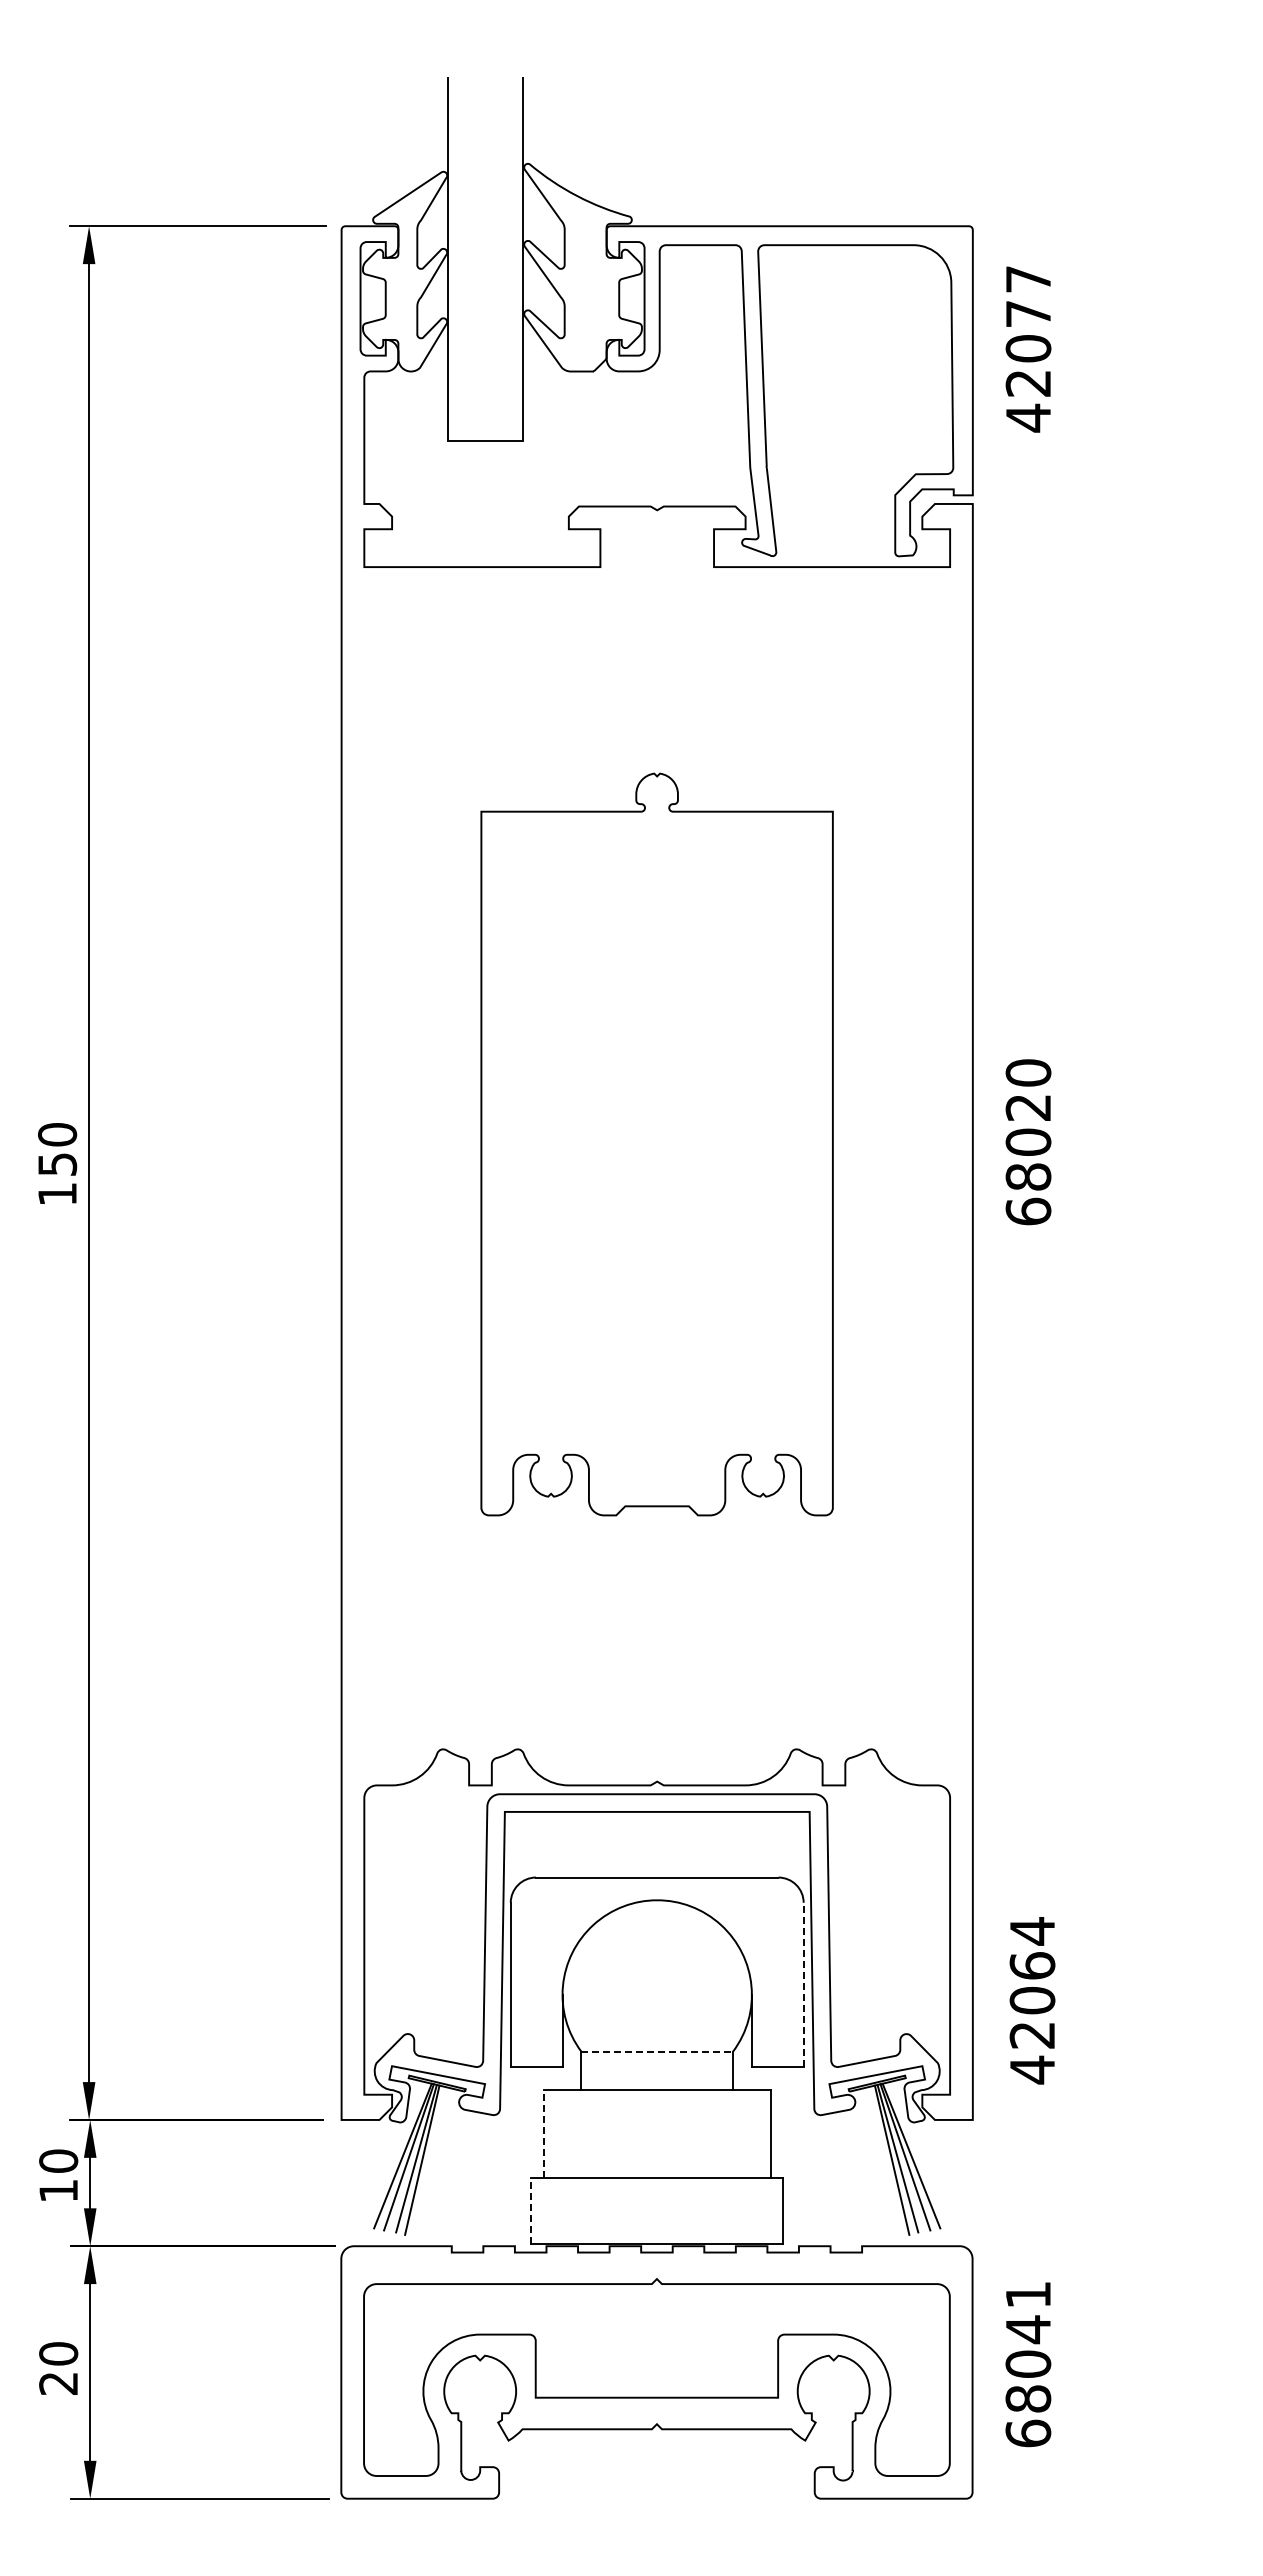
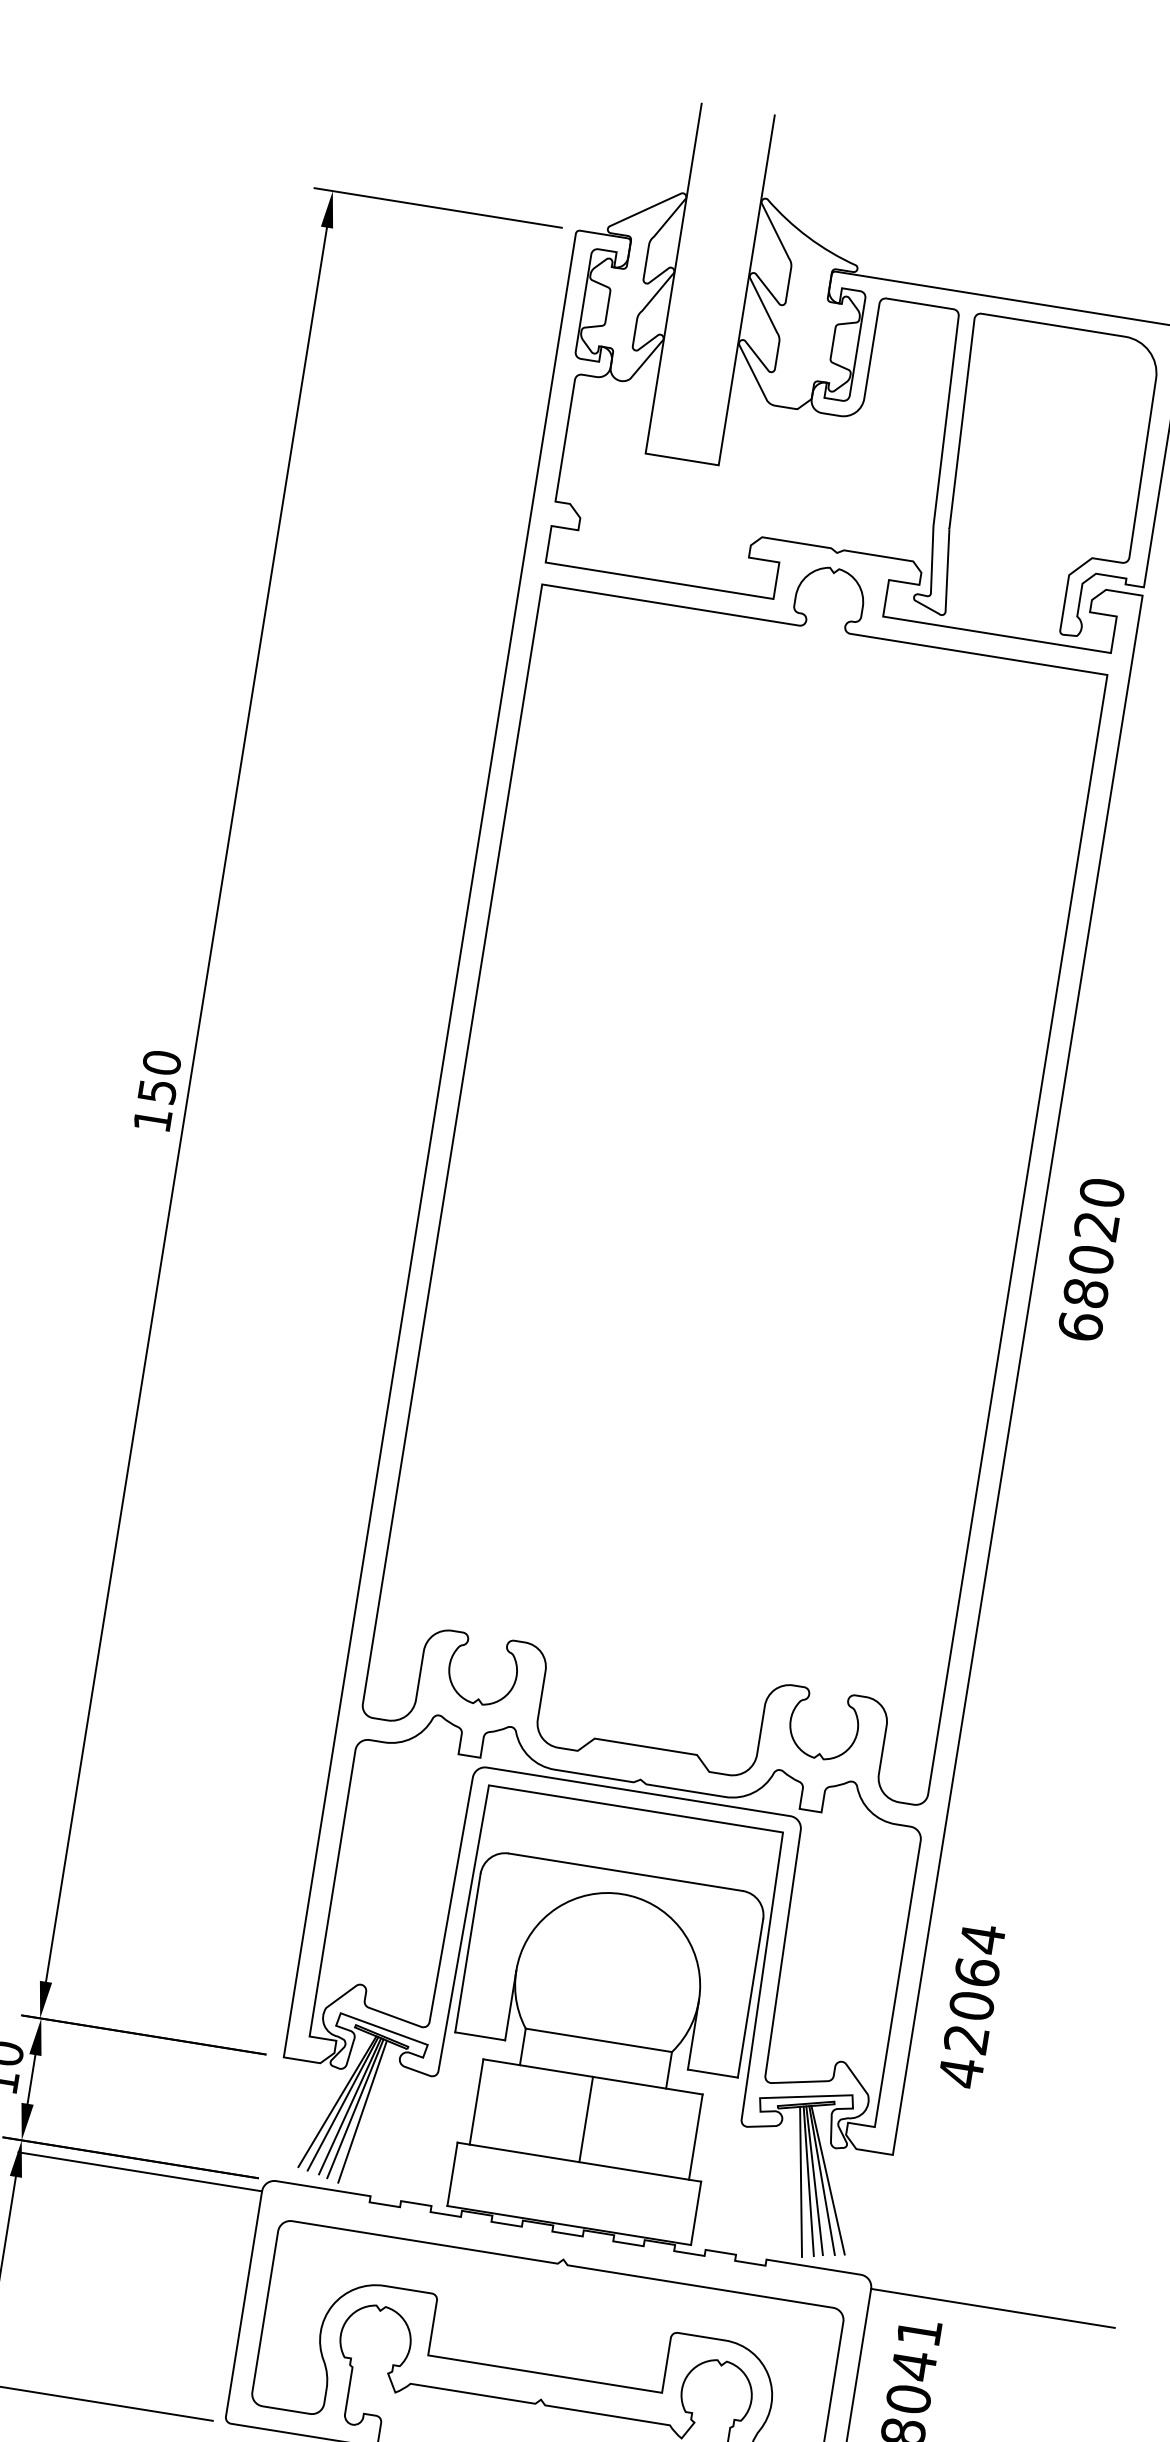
text: (1028, 1142) -> (1091, 1259), moved
part: (656, 1144) -> (738, 1164), size x1.67
line: (803, 1984) -> (750, 1998), dashed -> solid
text: (1032, 2000) -> (971, 2005), moved
line: (657, 2051) -> (599, 2040), dashed -> solid
line: (543, 2133) -> (476, 2101), dashed -> solid
line: (657, 2133) -> (586, 2119), added
line: (429, 2161) -> (362, 2111), added
line: (884, 2161) -> (801, 2181), added
line: (530, 2210) -> (452, 2173), dashed -> solid
line: (214, 2258) -> (139, 2171), added
line: (1098, 2258) -> (992, 2308), added

